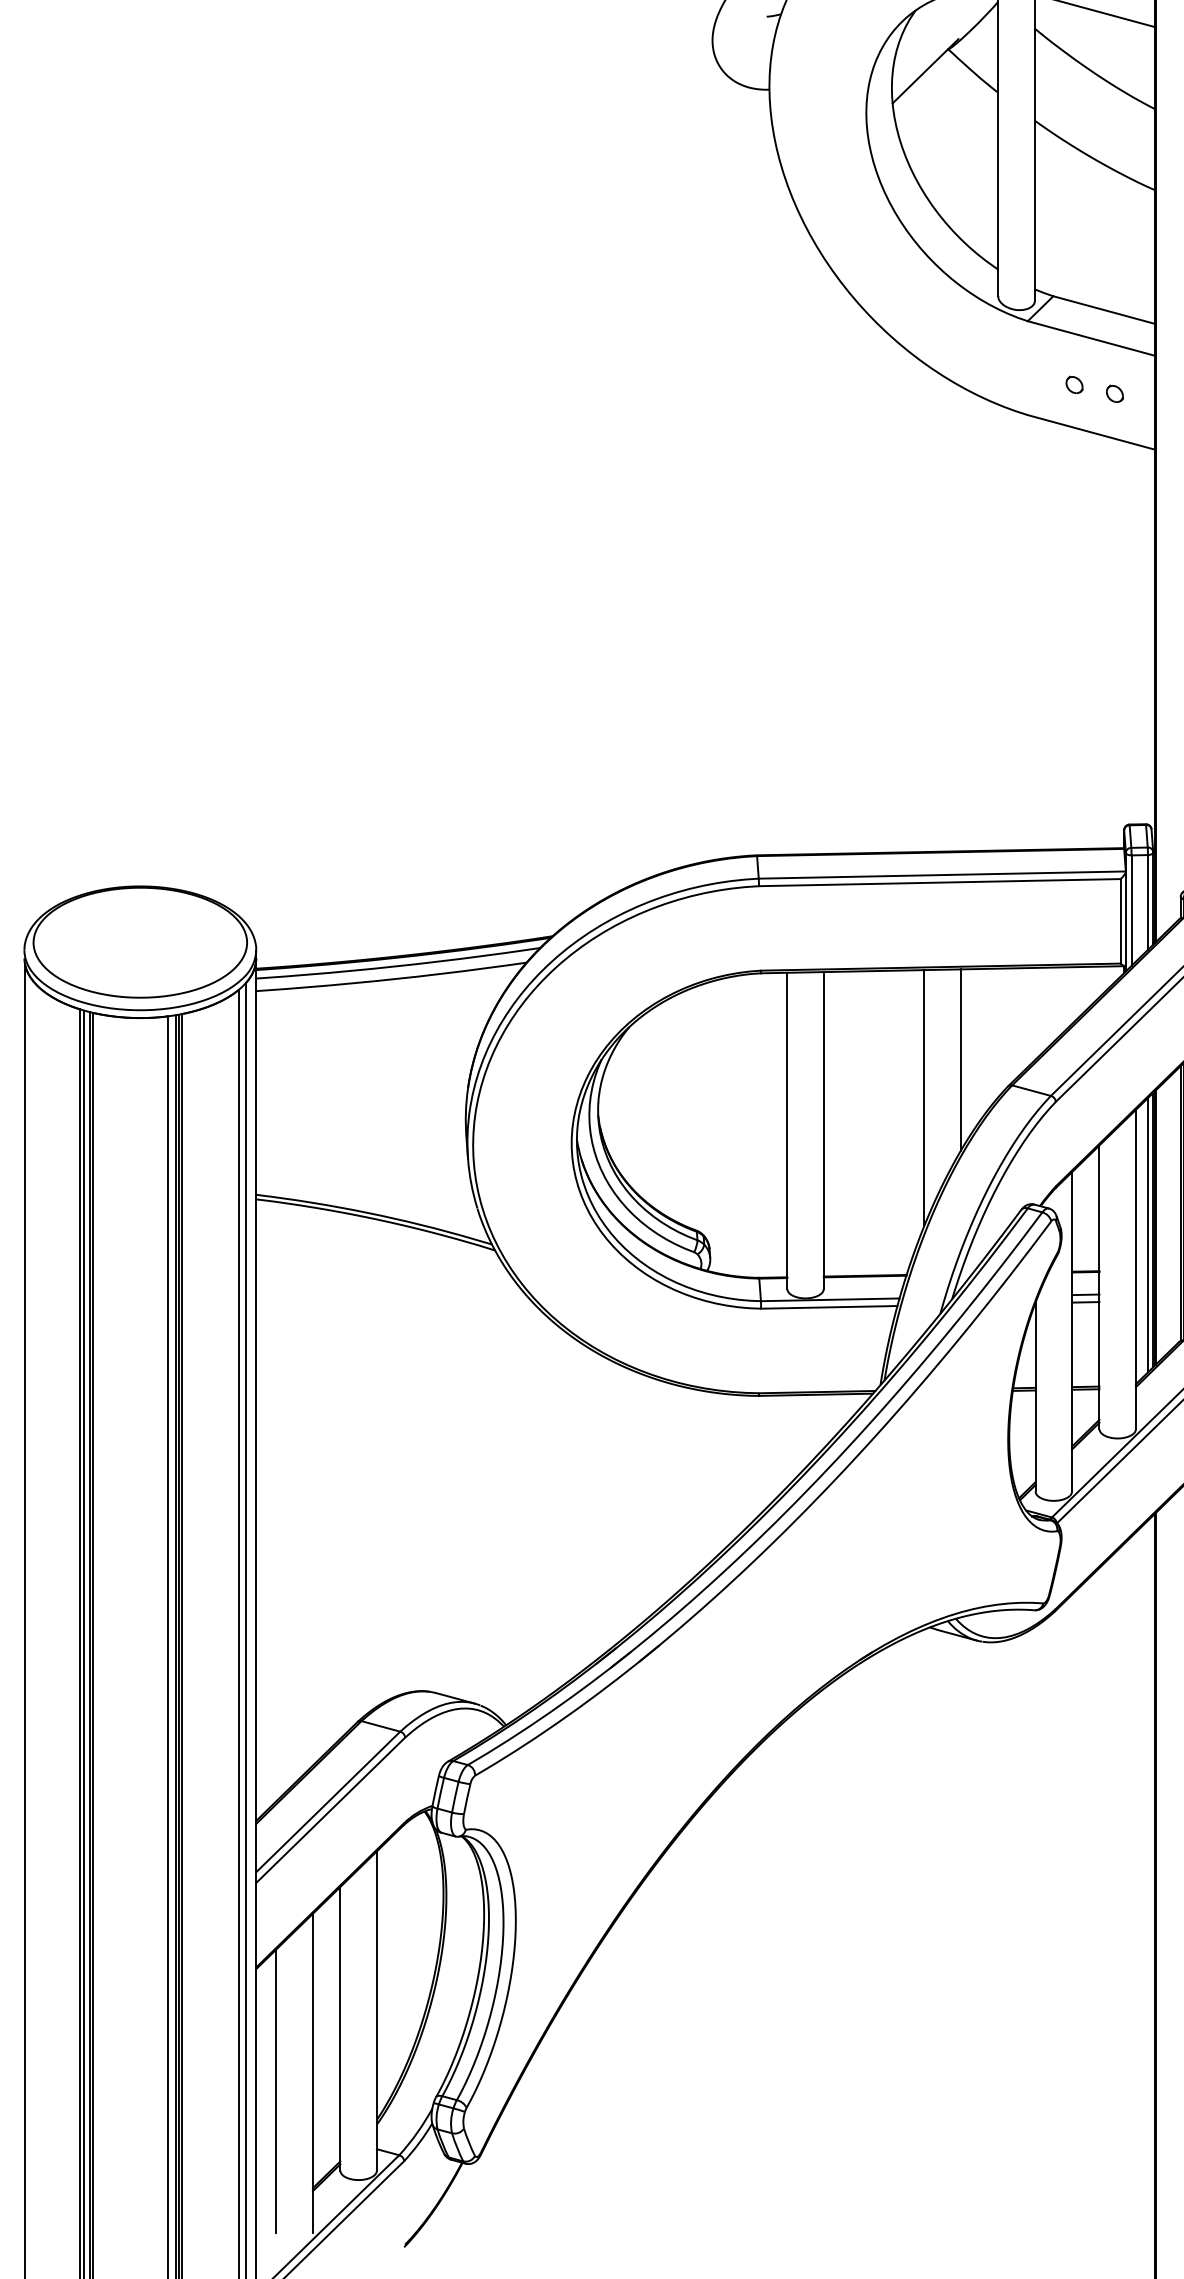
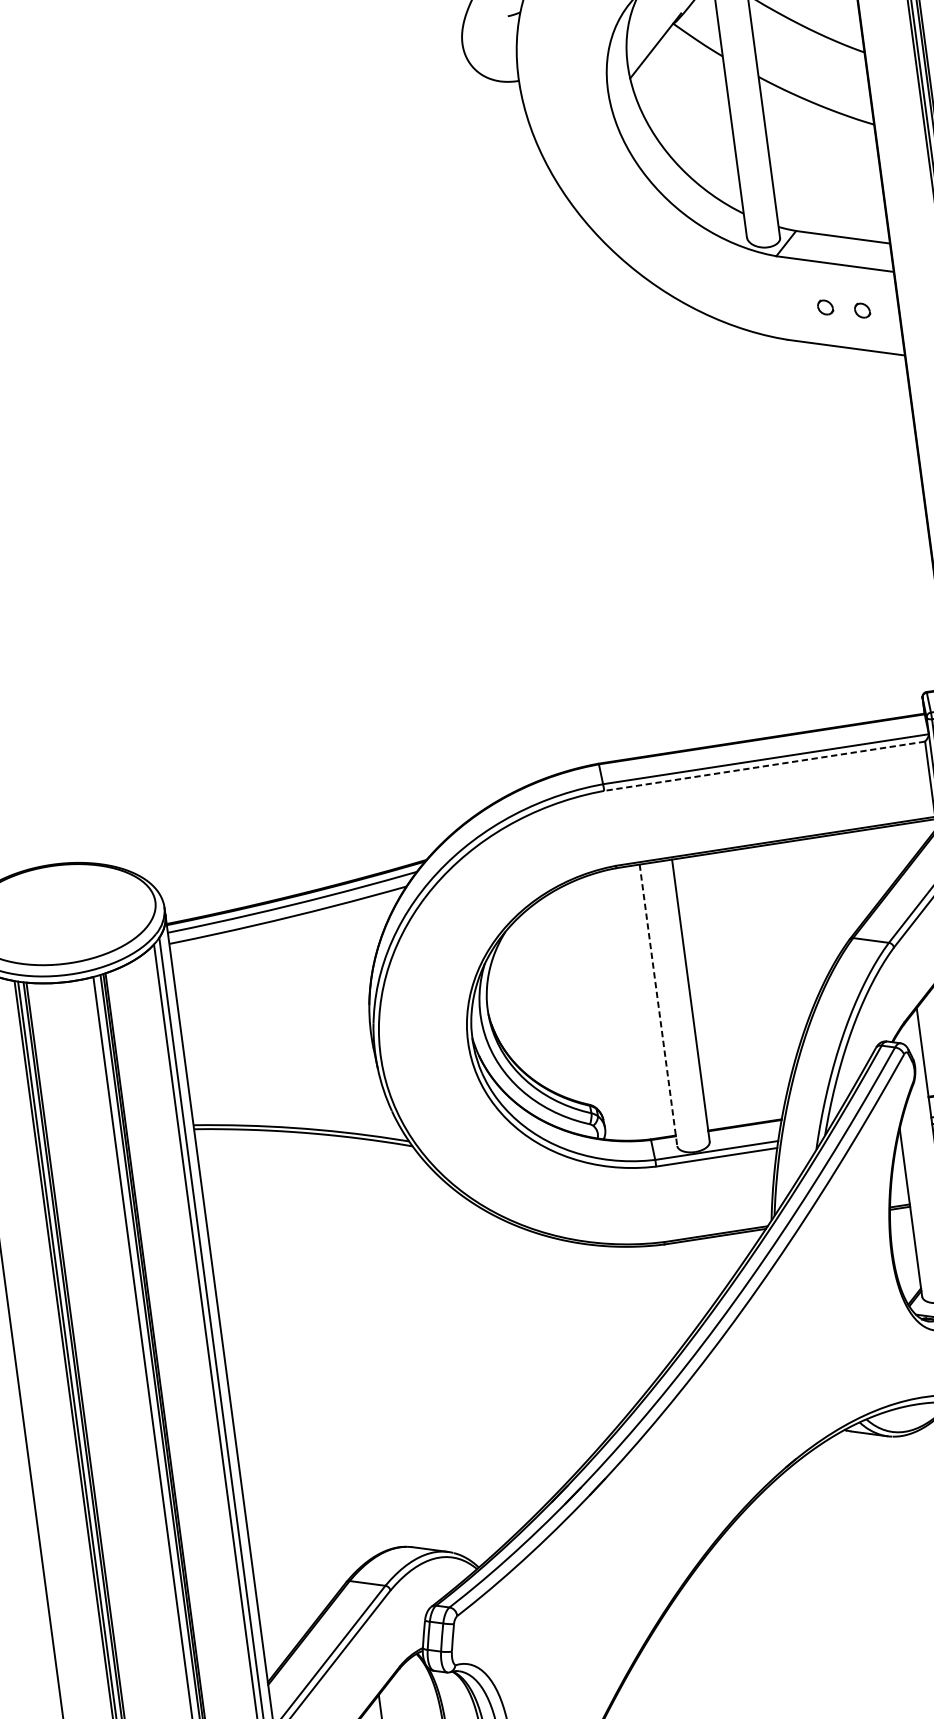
line: (939, 882) -> (764, 766), solid -> dashed
line: (960, 1060) -> (804, 922), removed
line: (924, 1098) -> (776, 960), removed
line: (787, 1131) -> (658, 1005), solid -> dashed

